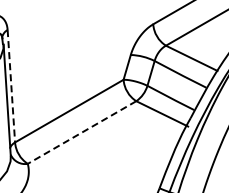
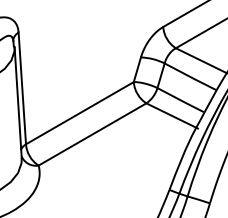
line: (11, 86) -> (22, 88), dashed -> solid
line: (82, 132) -> (92, 134), dashed -> solid

